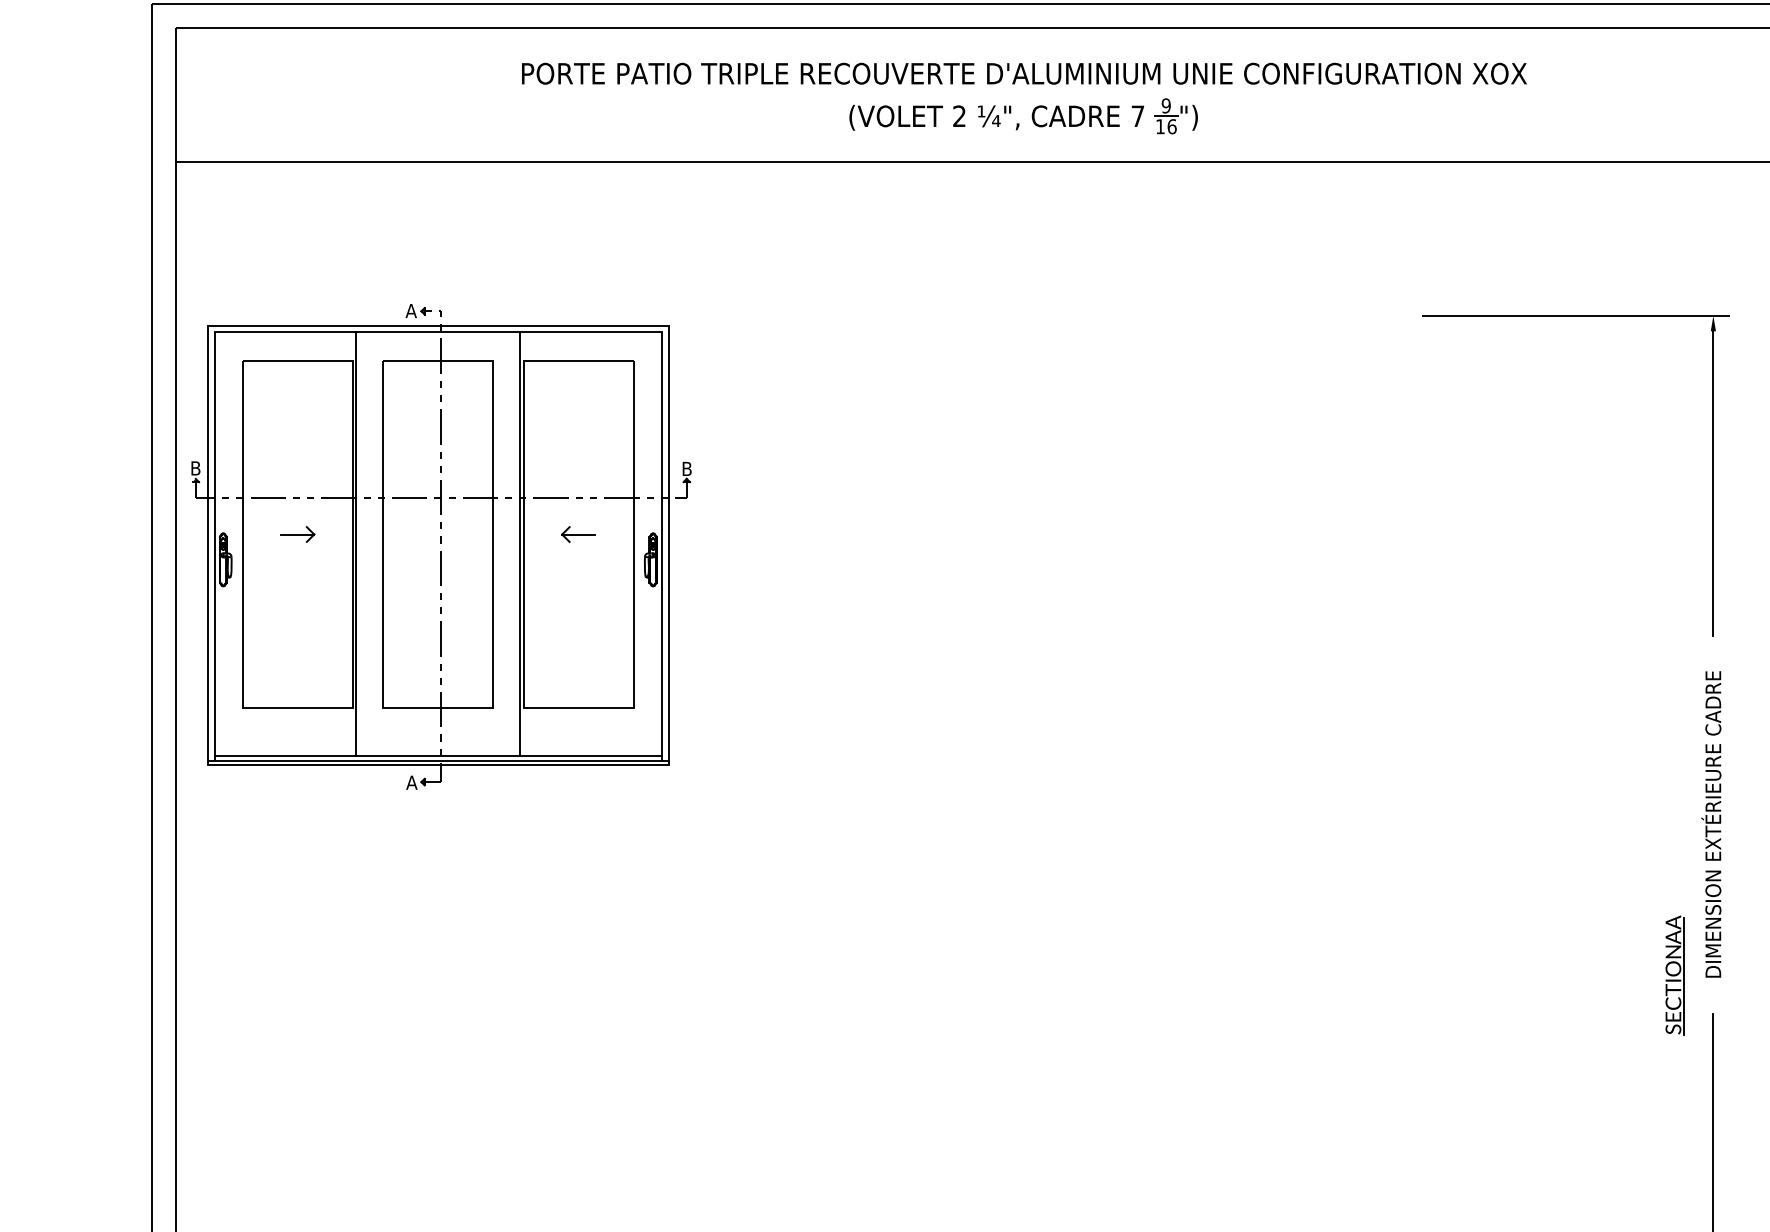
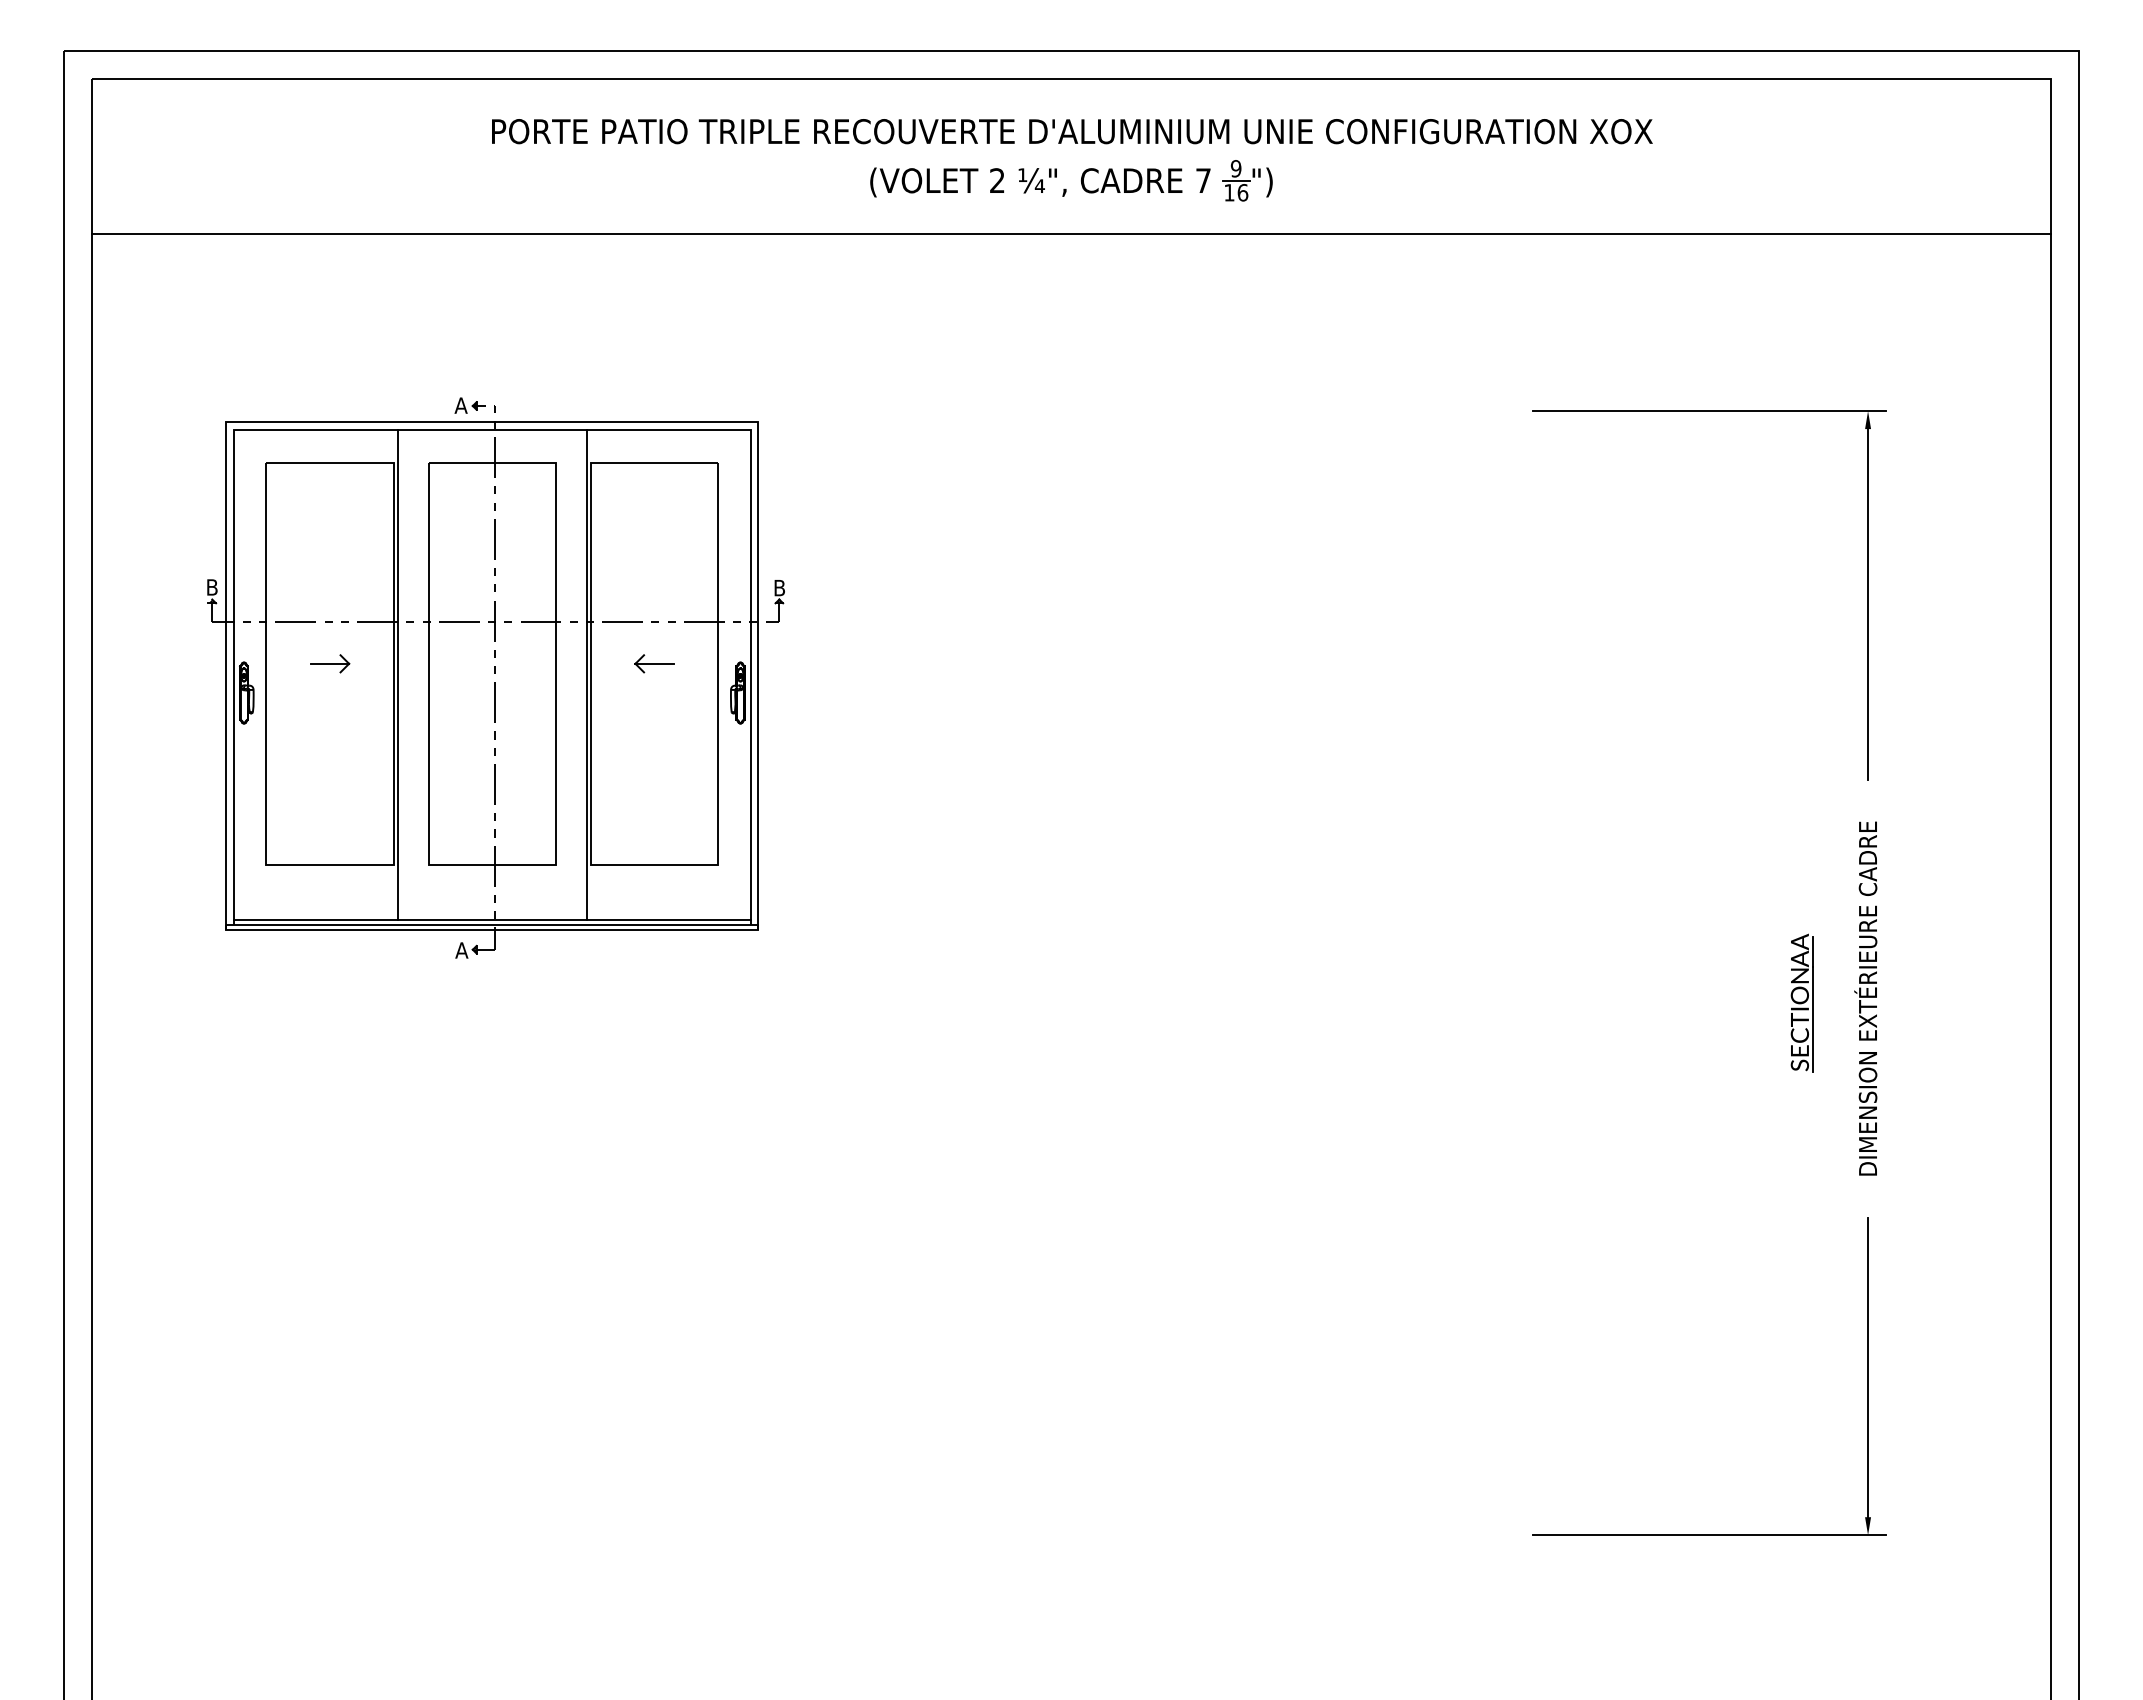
part: (441, 546) -> (495, 677), moved
part: (1674, 974) -> (1801, 1002), moved

